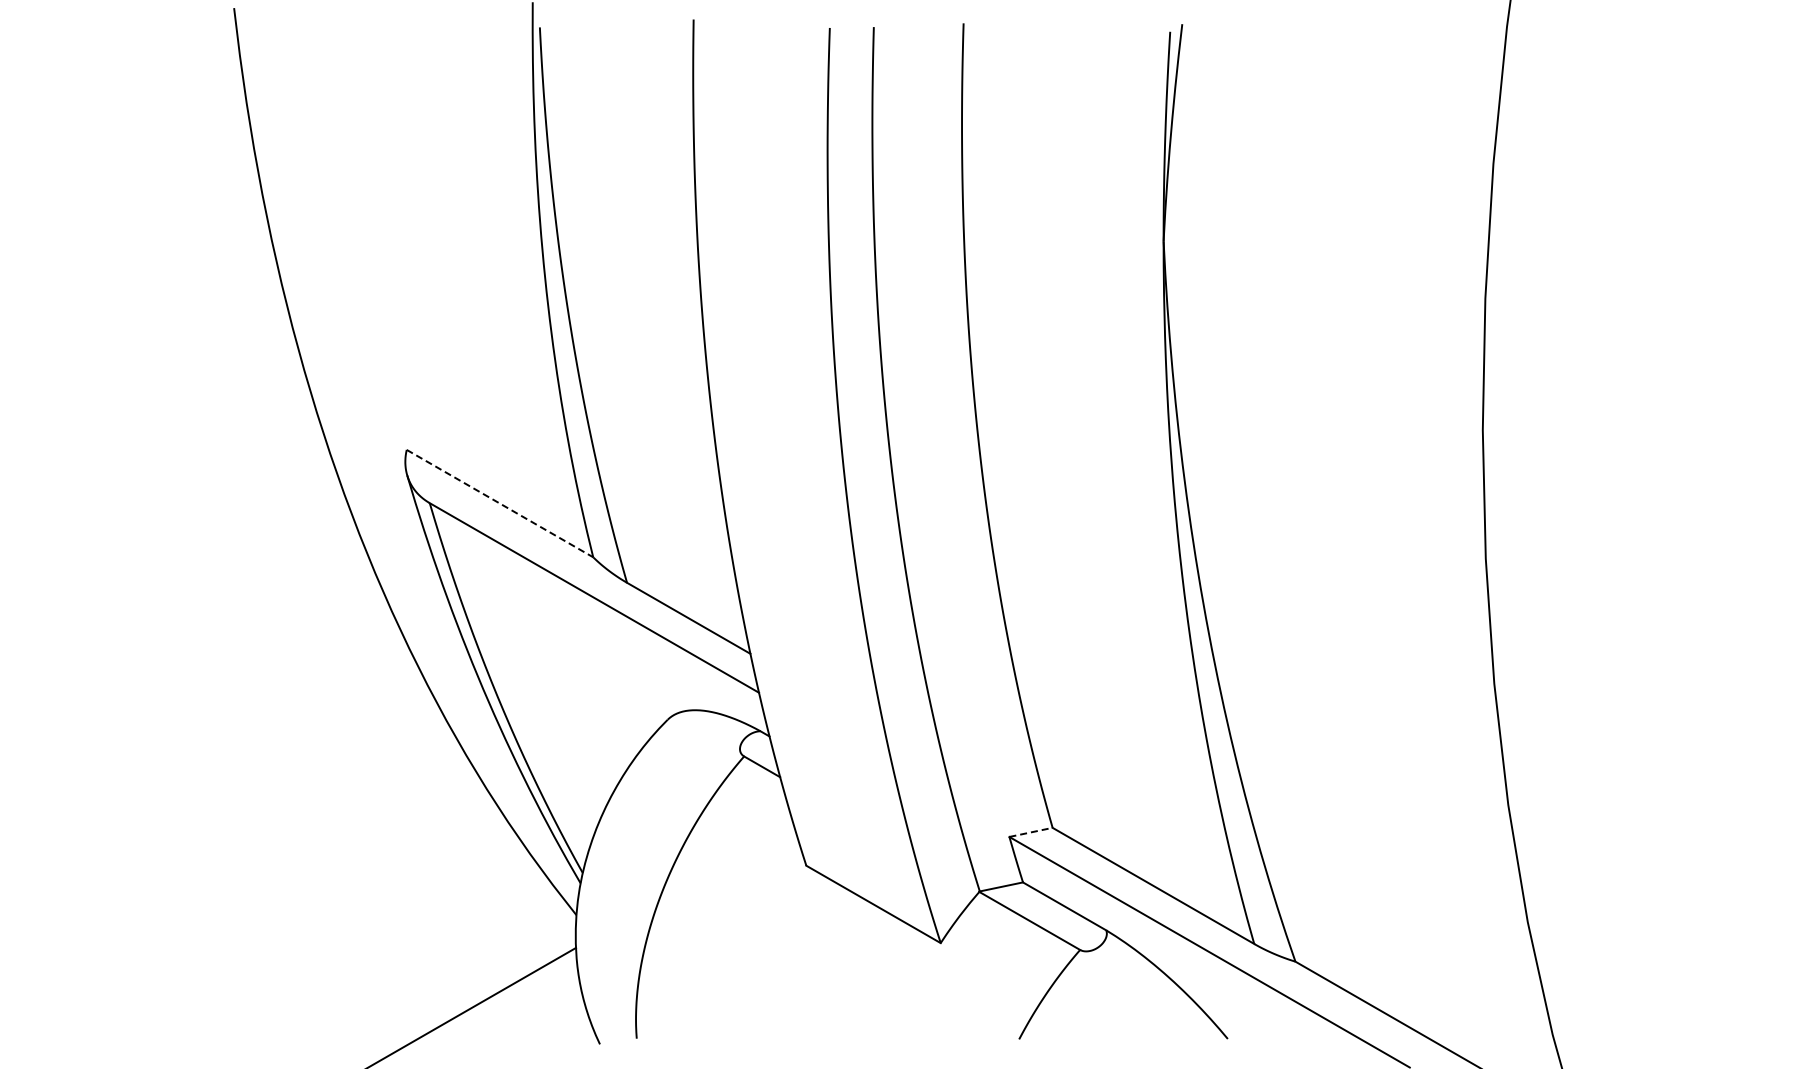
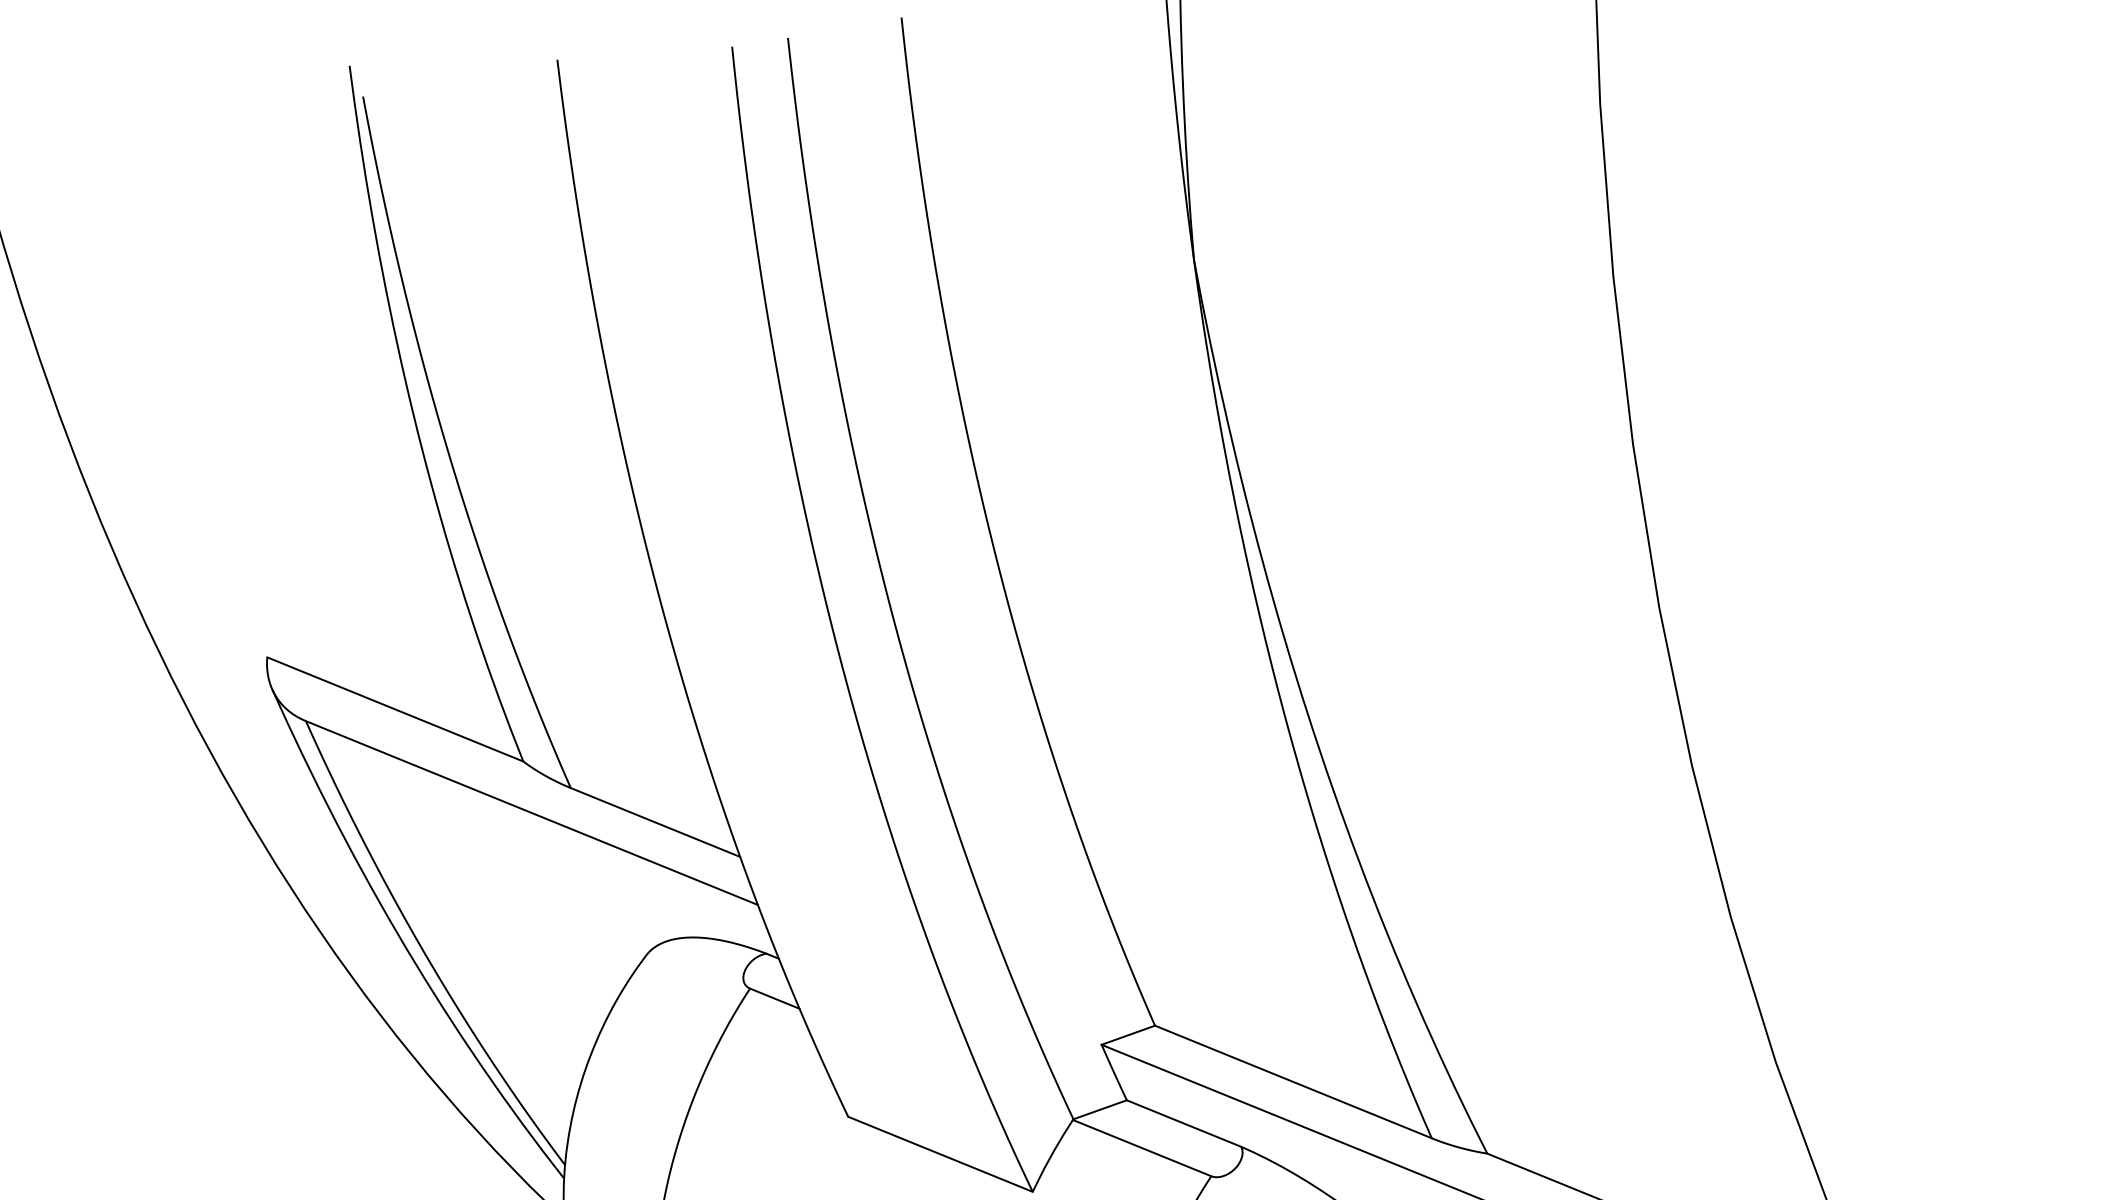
line: (499, 503) -> (394, 709), dashed -> solid
line: (1031, 832) -> (1128, 1035), dashed -> solid

